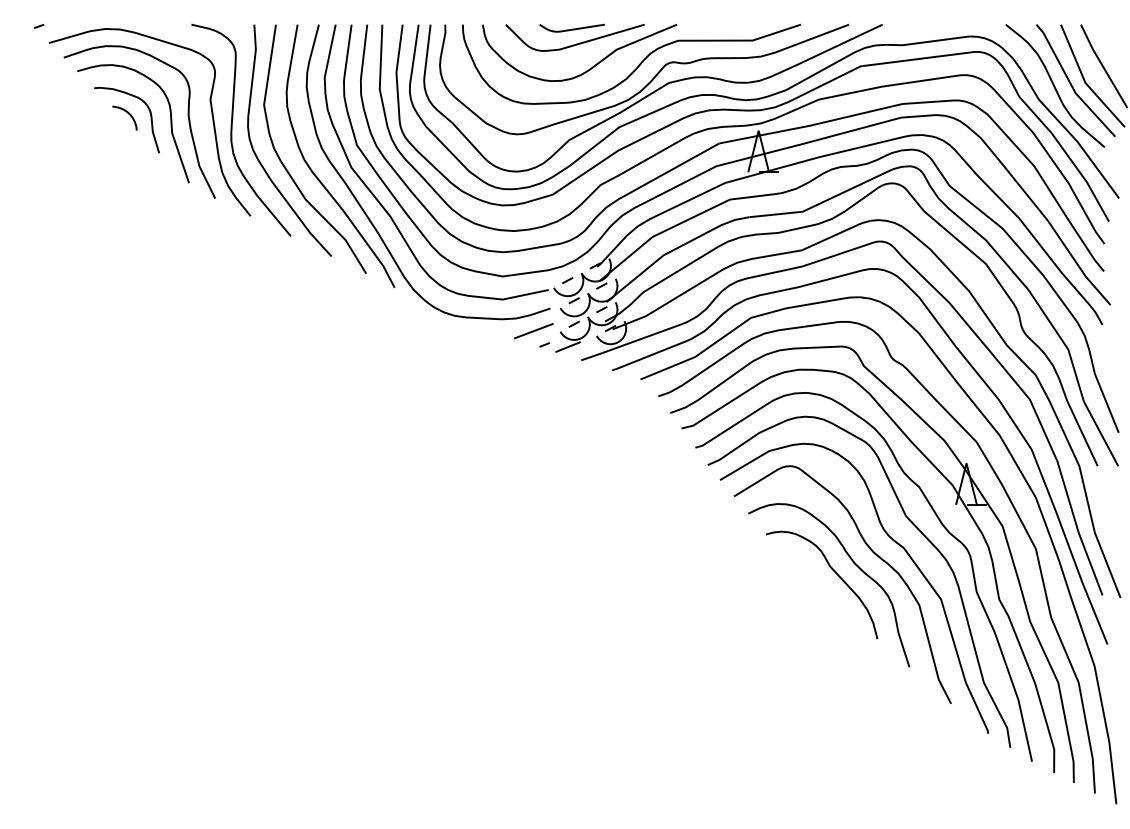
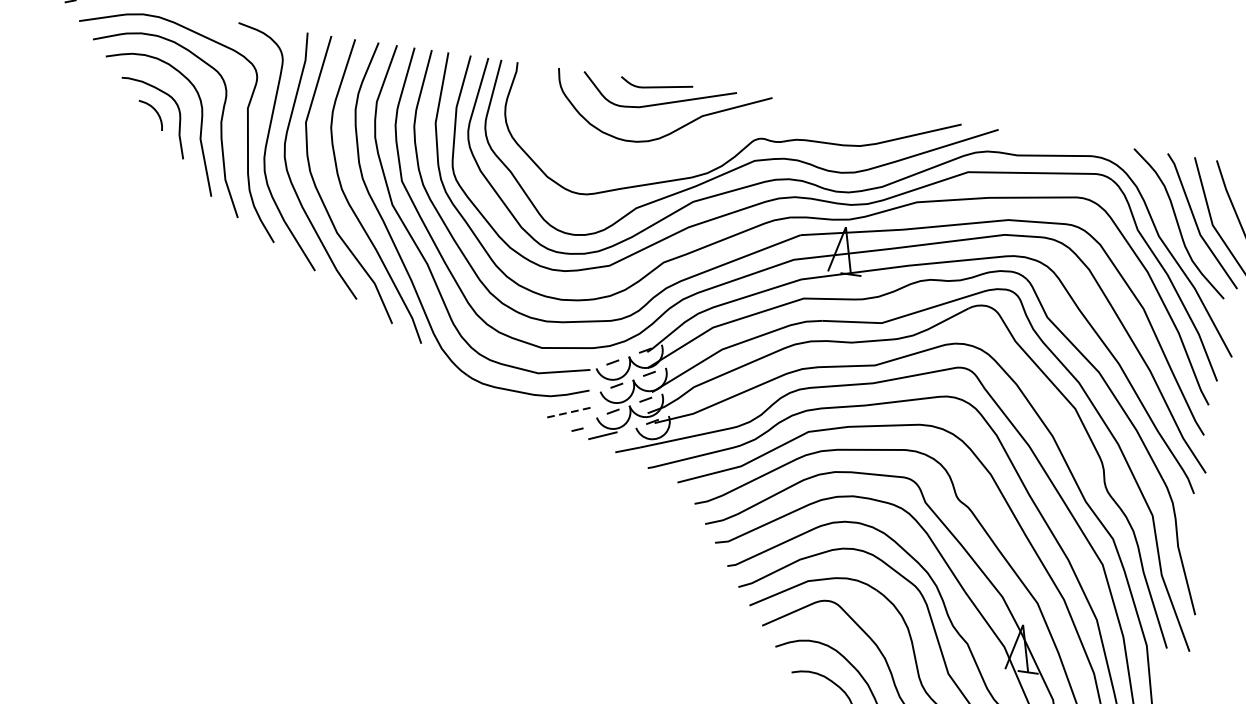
curve: (635, 68) -> (720, 139), removed
line: (533, 331) -> (567, 413), solid -> dashed

